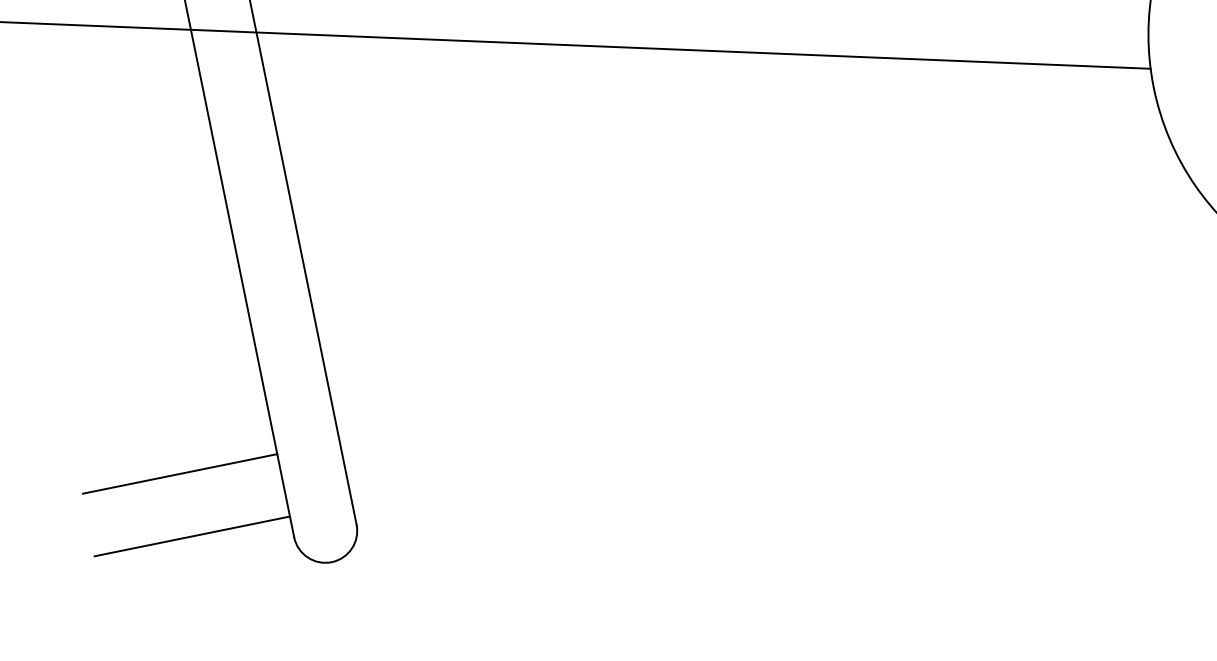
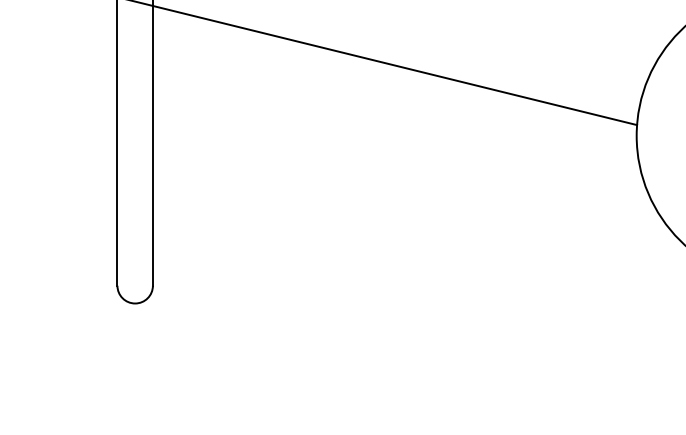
line: (180, 473) -> (62, 238), removed
line: (191, 535) -> (61, 273), removed

